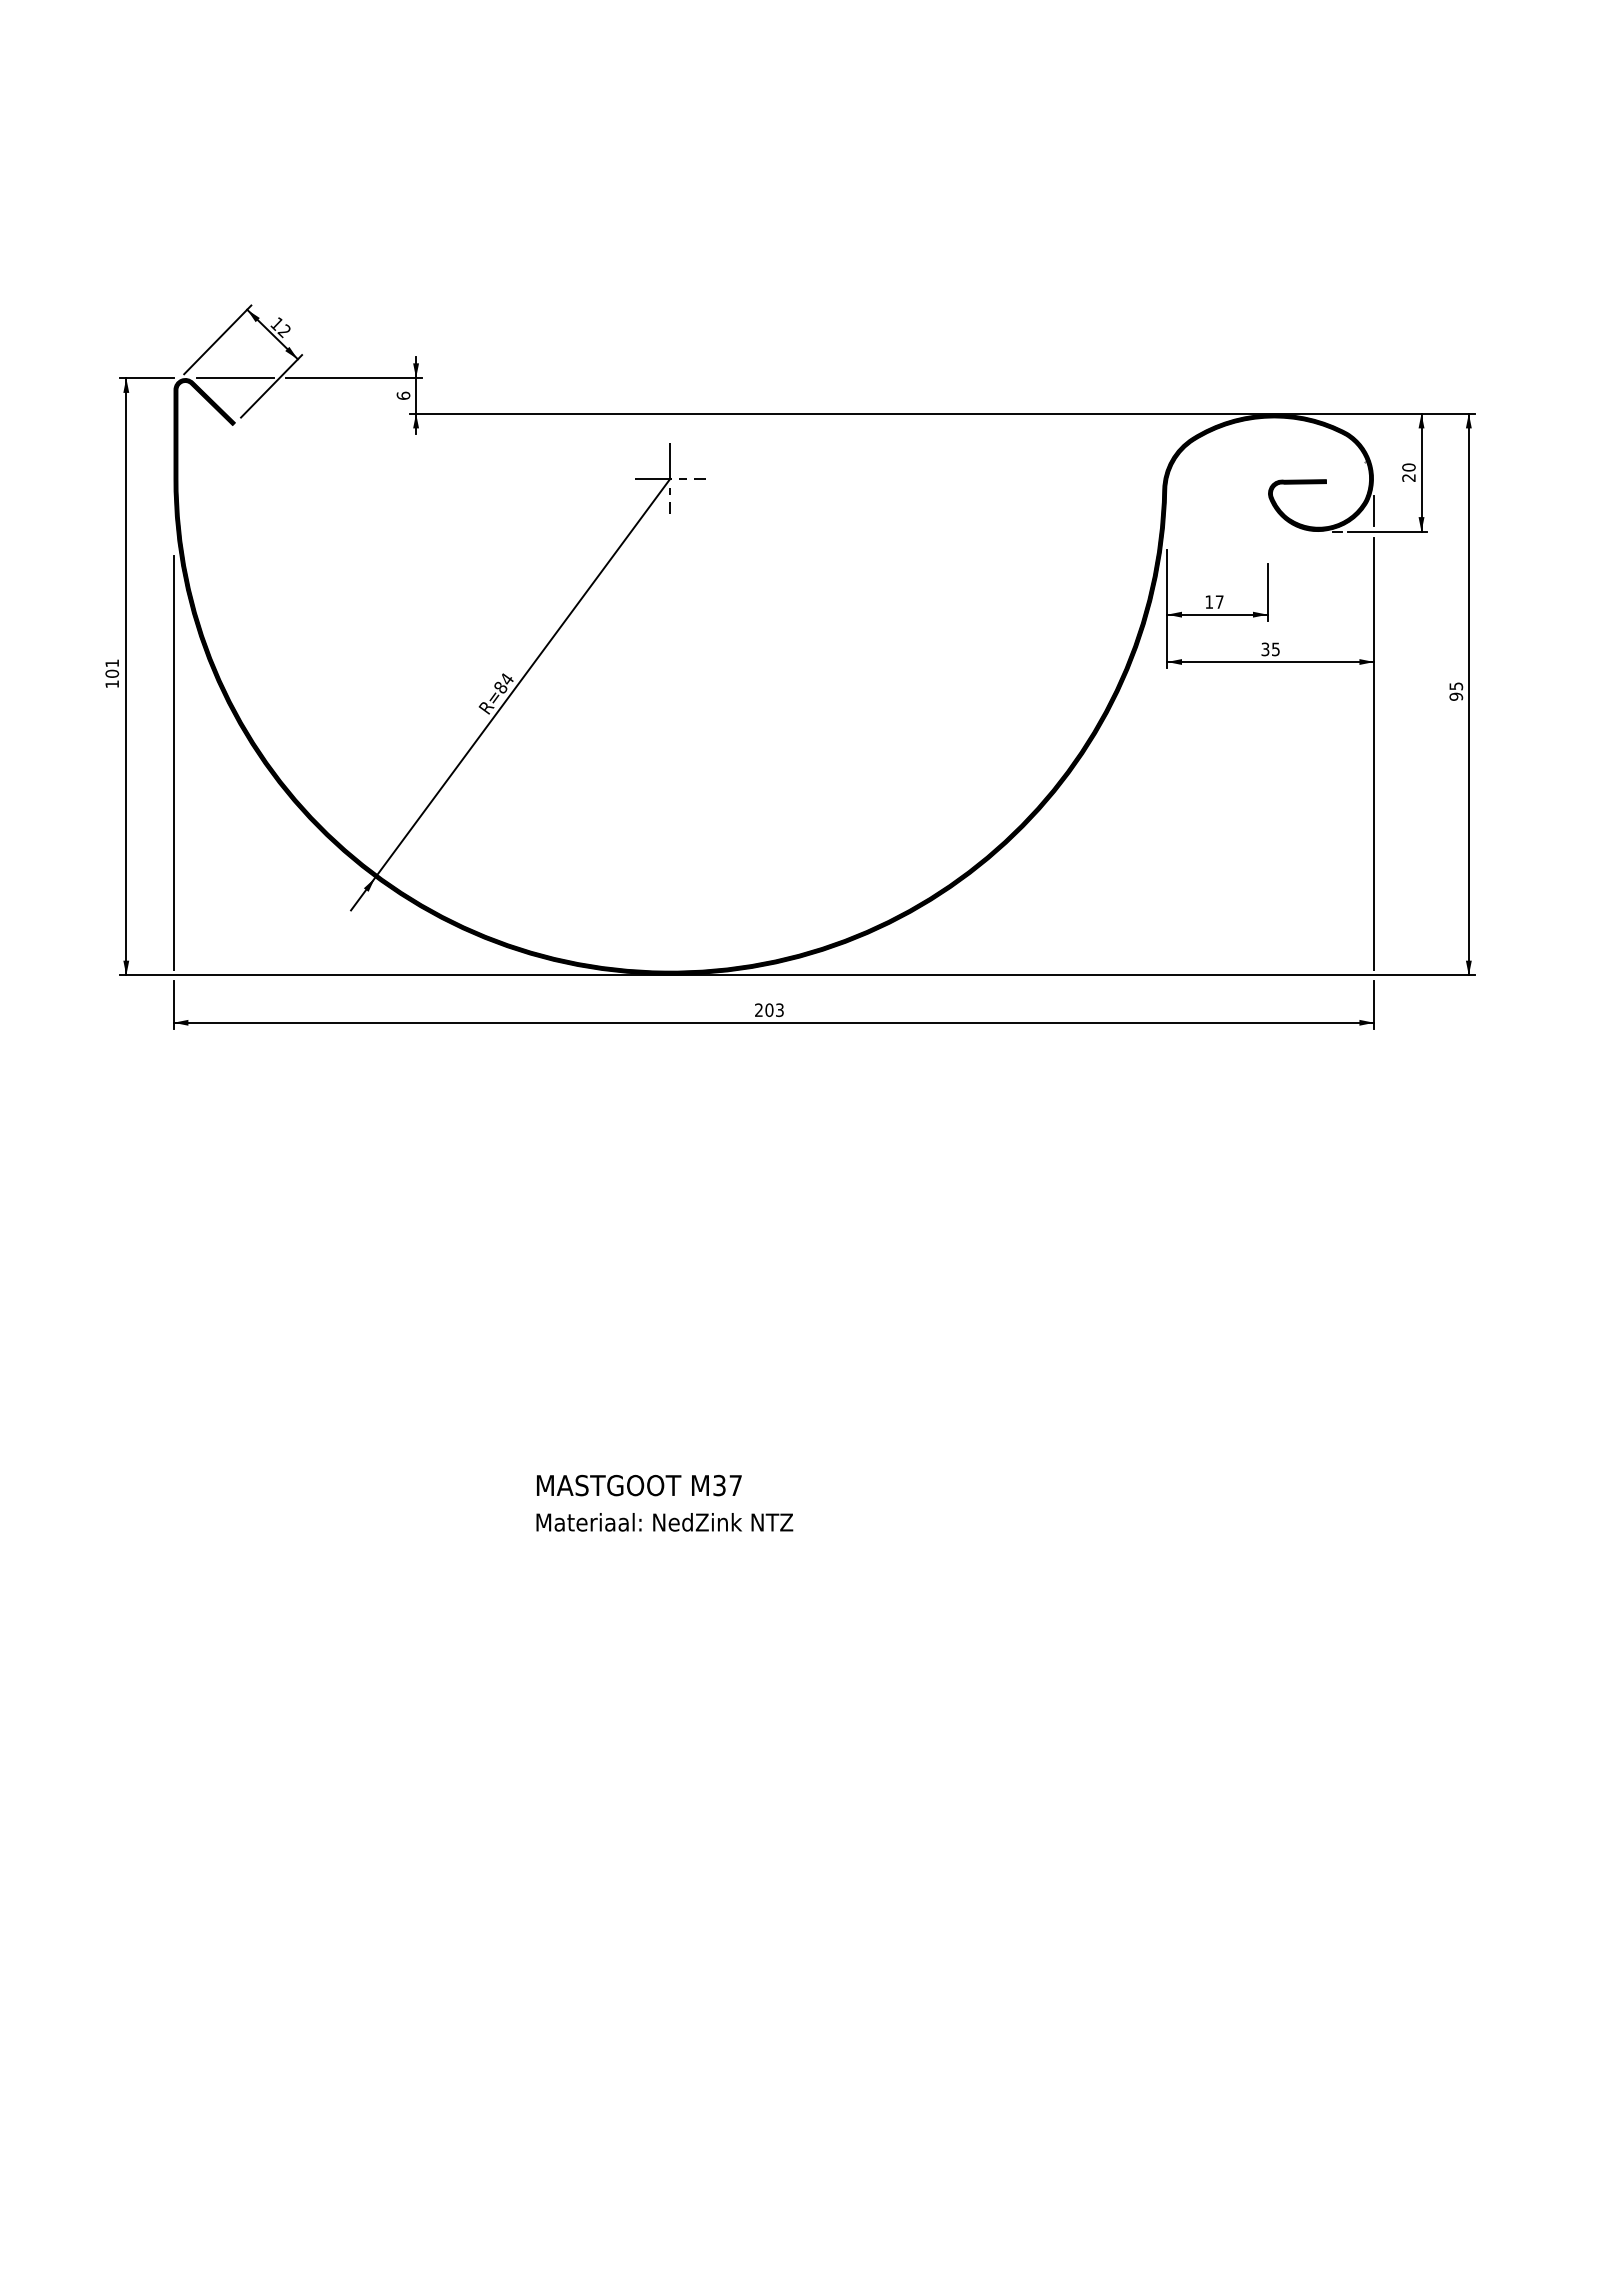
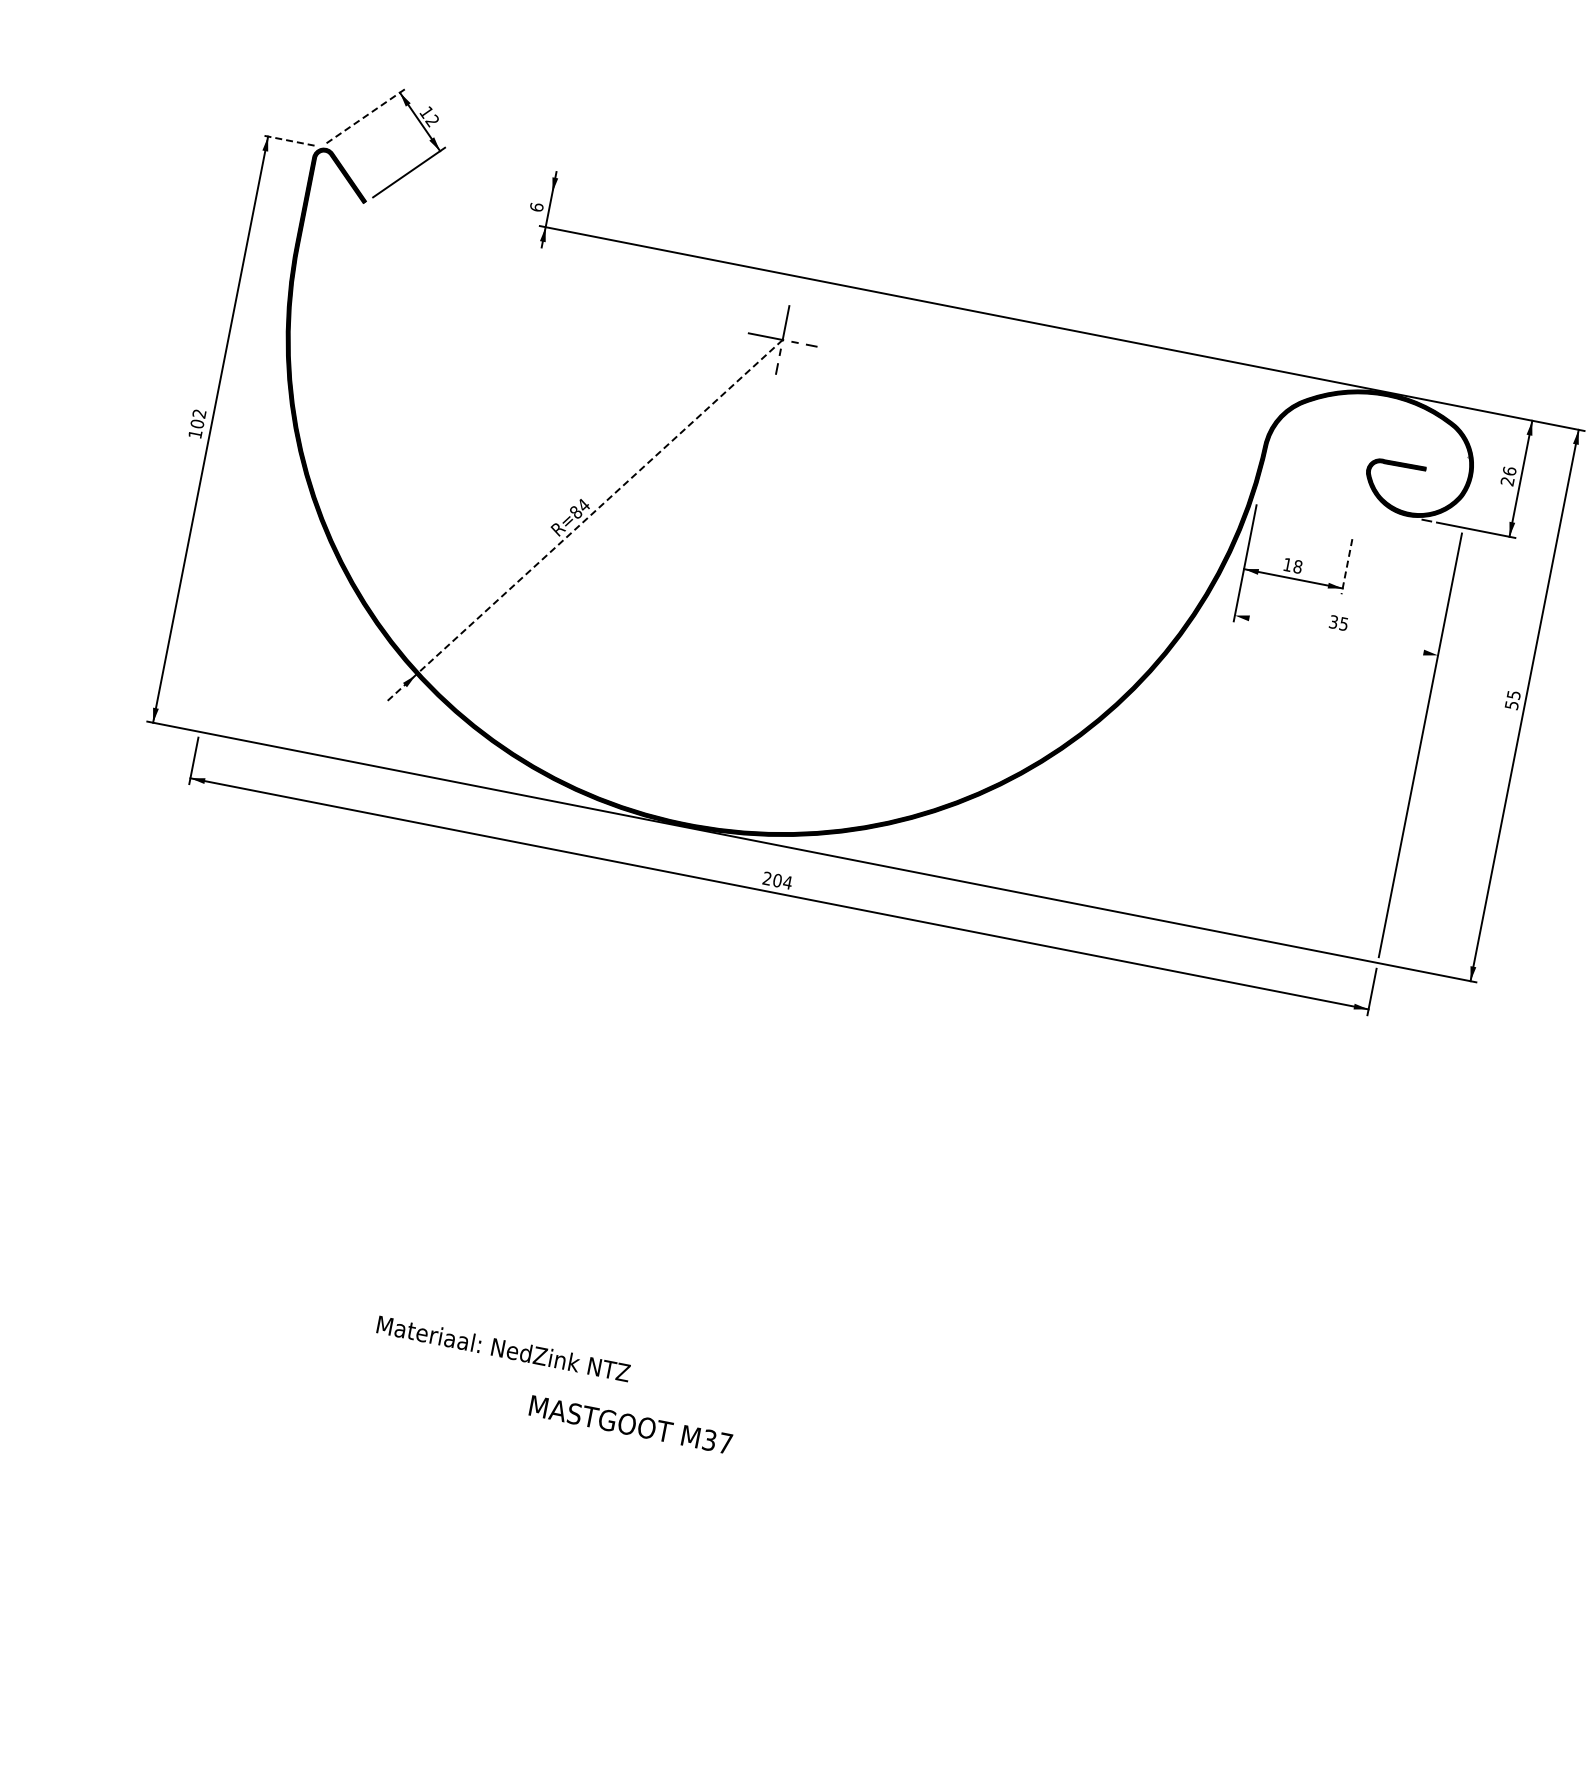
line: (217, 340) -> (364, 117), solid -> dashed
line: (147, 378) -> (288, 141), solid -> dashed
line: (235, 378) -> (375, 157), removed
line: (353, 378) -> (491, 180), removed
text: (1408, 467) -> (1509, 471), 20 -> 26
line: (1374, 510) -> (1467, 506), removed
line: (1267, 593) -> (1346, 567), solid -> dashed
text: (1219, 601) -> (1297, 566), 17 -> 18
line: (1270, 662) -> (1336, 635), removed
text: (111, 663) -> (198, 413), 101 -> 102
line: (510, 694) -> (584, 520), solid -> dashed
text: (1455, 696) -> (1511, 704), 95 -> 55
line: (173, 762) -> (240, 522), removed
text: (779, 1010) -> (787, 882), 203 -> 204
text: (639, 1485) -> (631, 1424), moved
text: (664, 1522) -> (503, 1348), moved

